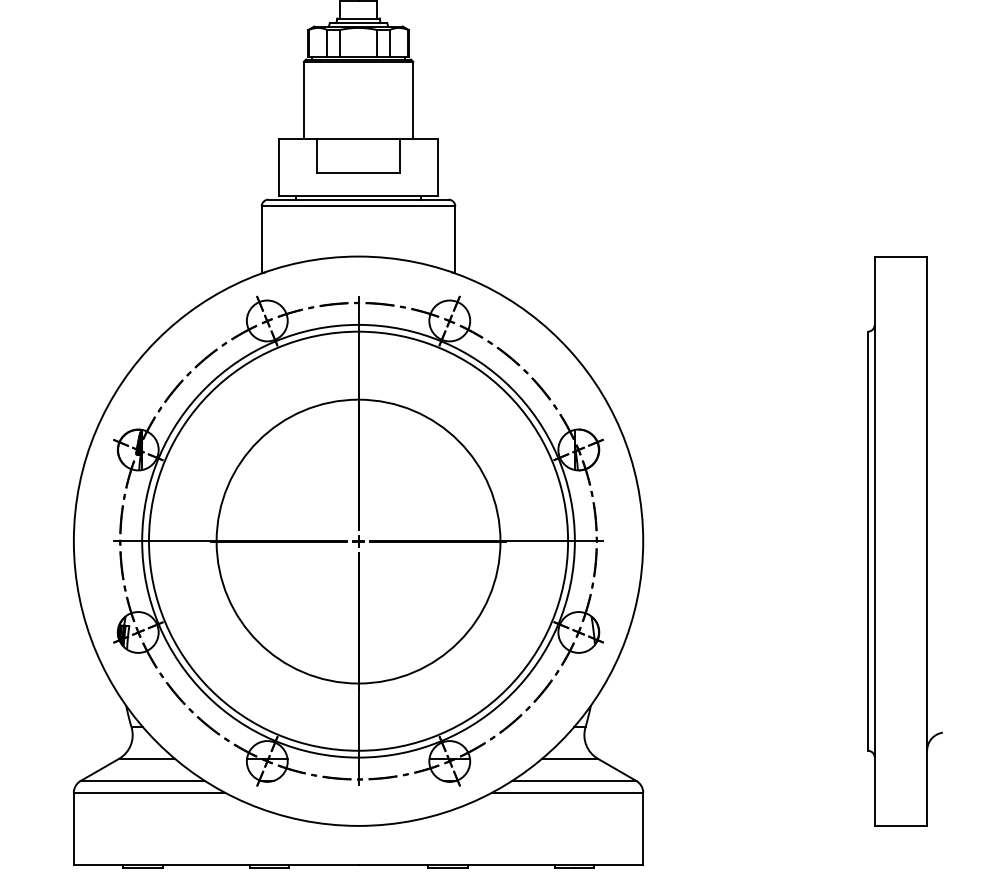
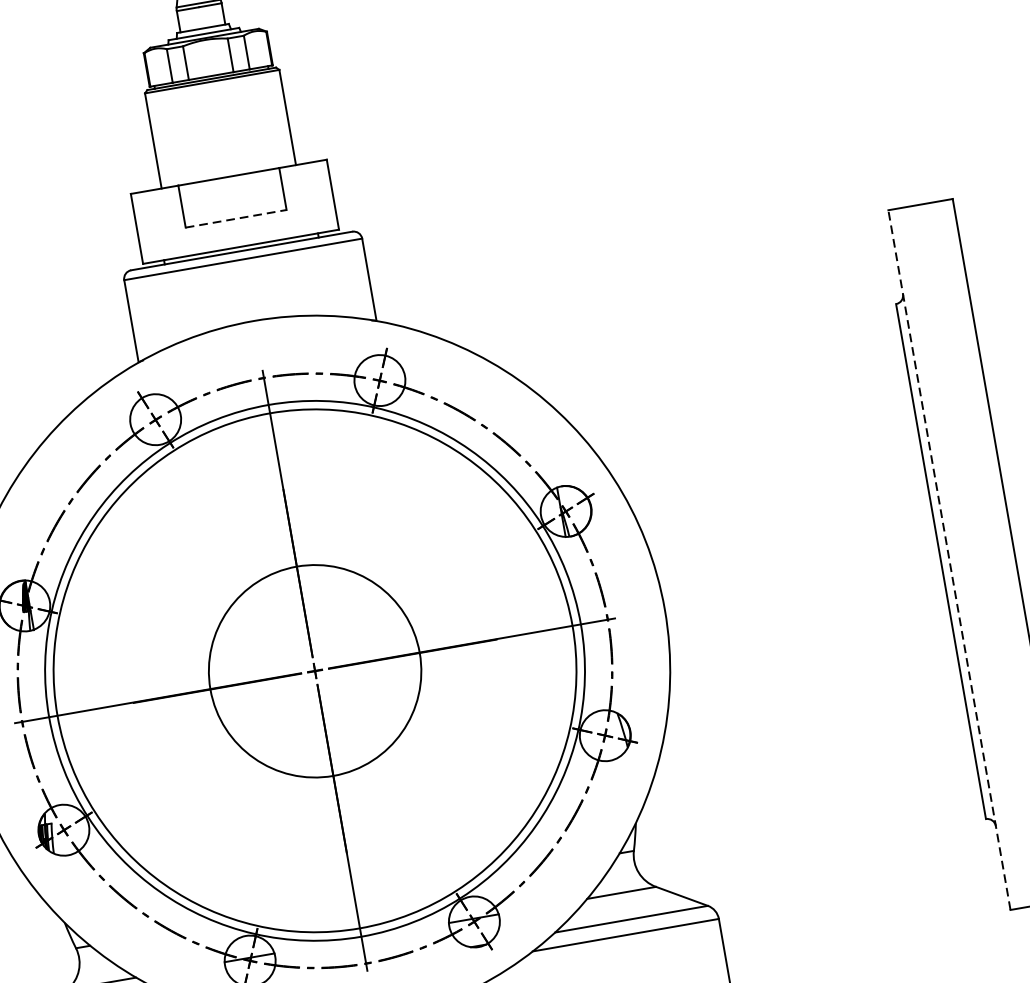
line: (359, 173) -> (237, 218), solid -> dashed
circle: (358, 541) -> (315, 671), size x0.6
line: (874, 541) -> (949, 560), solid -> dashed

